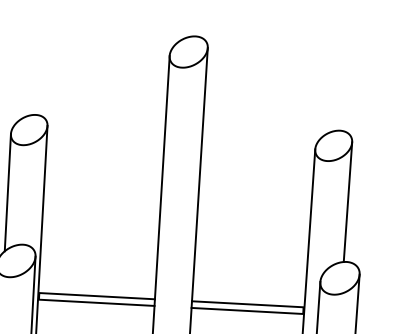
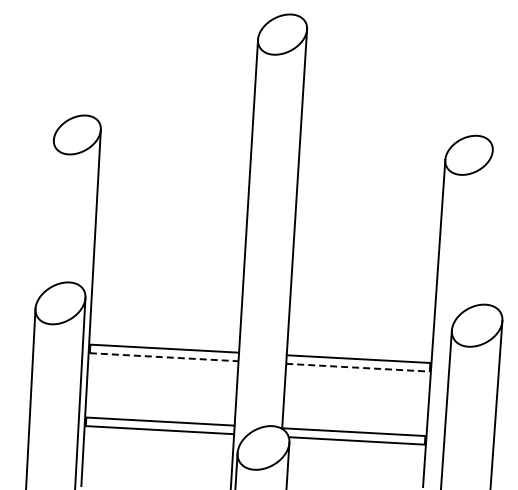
line: (7, 192) -> (49, 215), removed
line: (348, 201) -> (487, 227), removed
line: (96, 303) -> (164, 357), solid -> dashed
line: (246, 310) -> (357, 367), solid -> dashed

